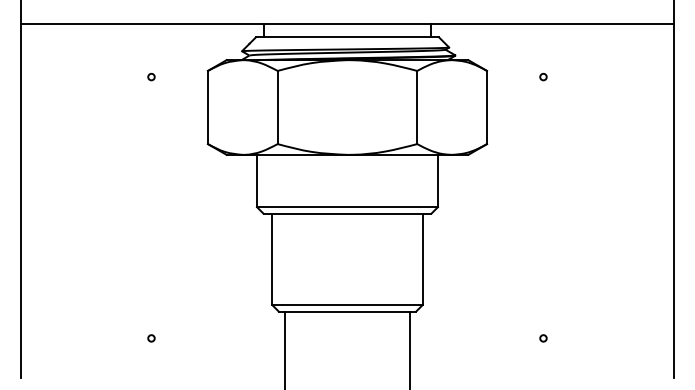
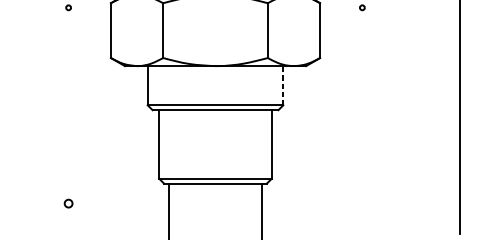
line: (437, 180) -> (282, 85), solid -> dashed
circle: (151, 338) -> (68, 203), size x1.6
circle: (543, 338) -> (362, 203), removed

